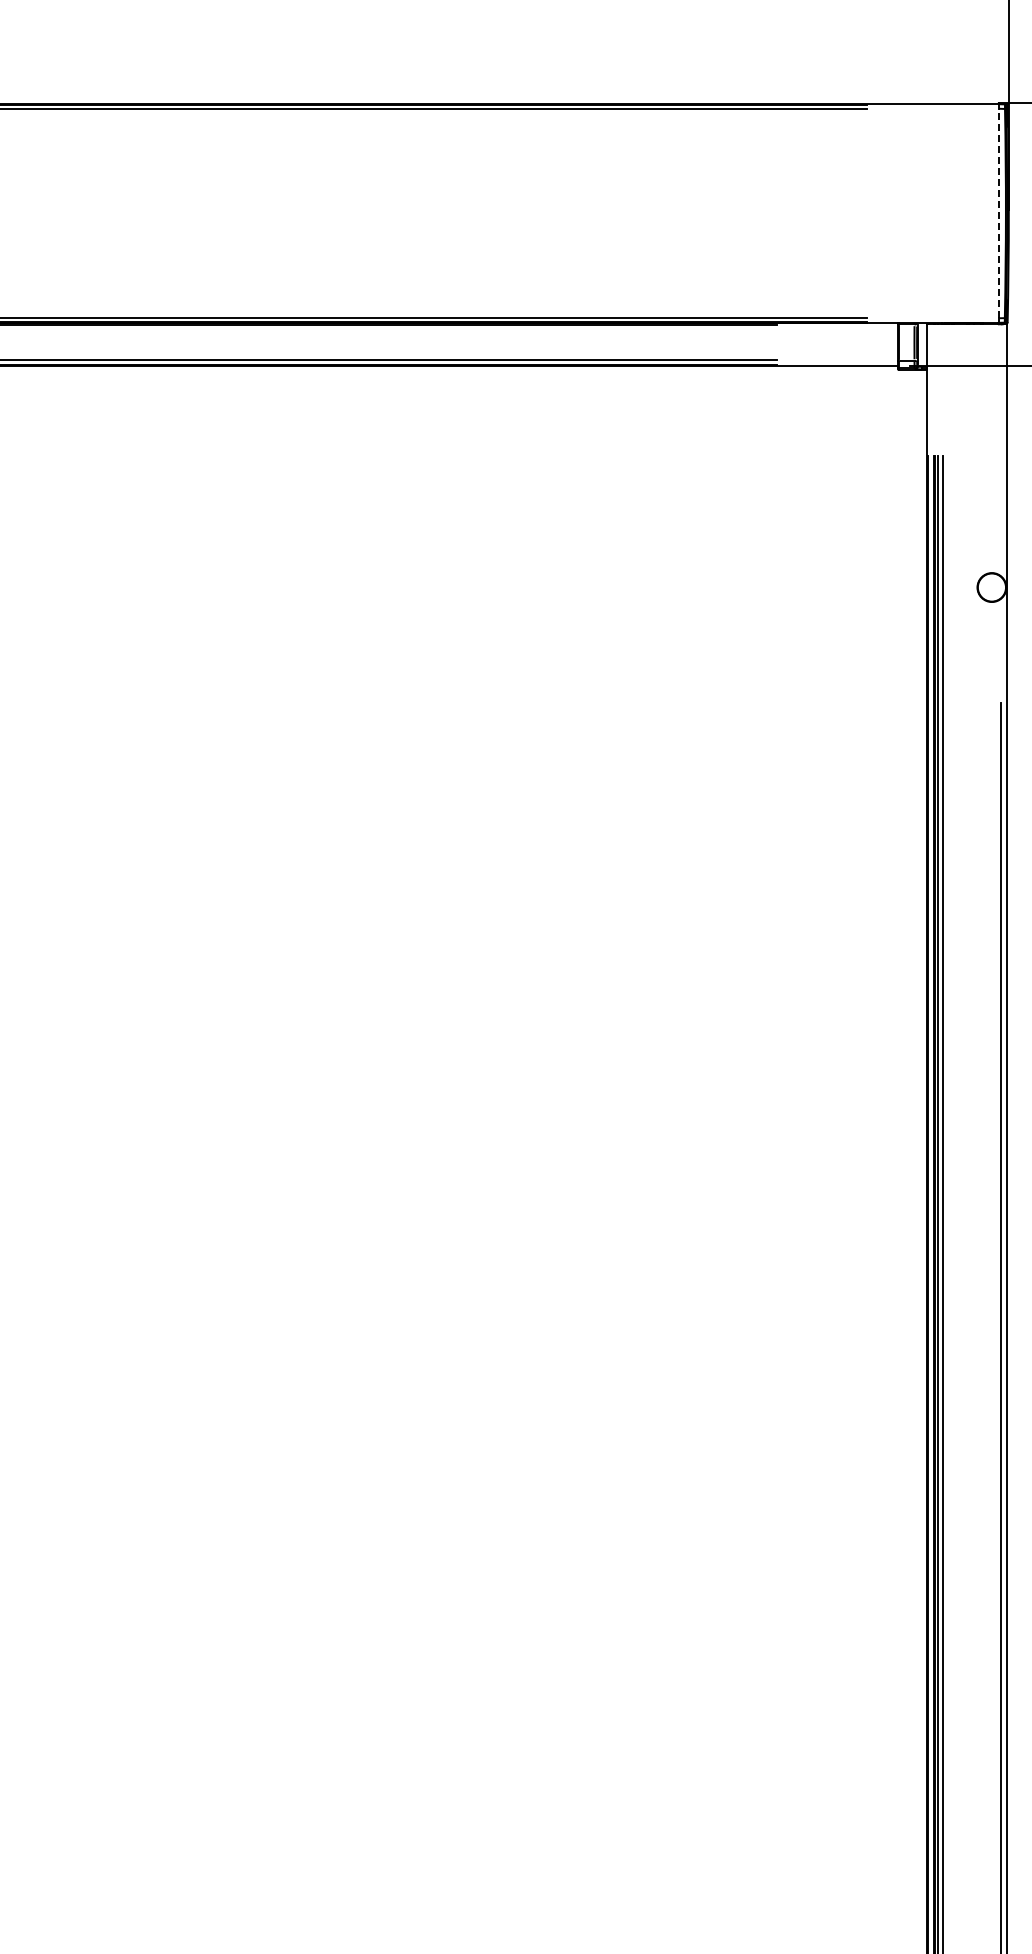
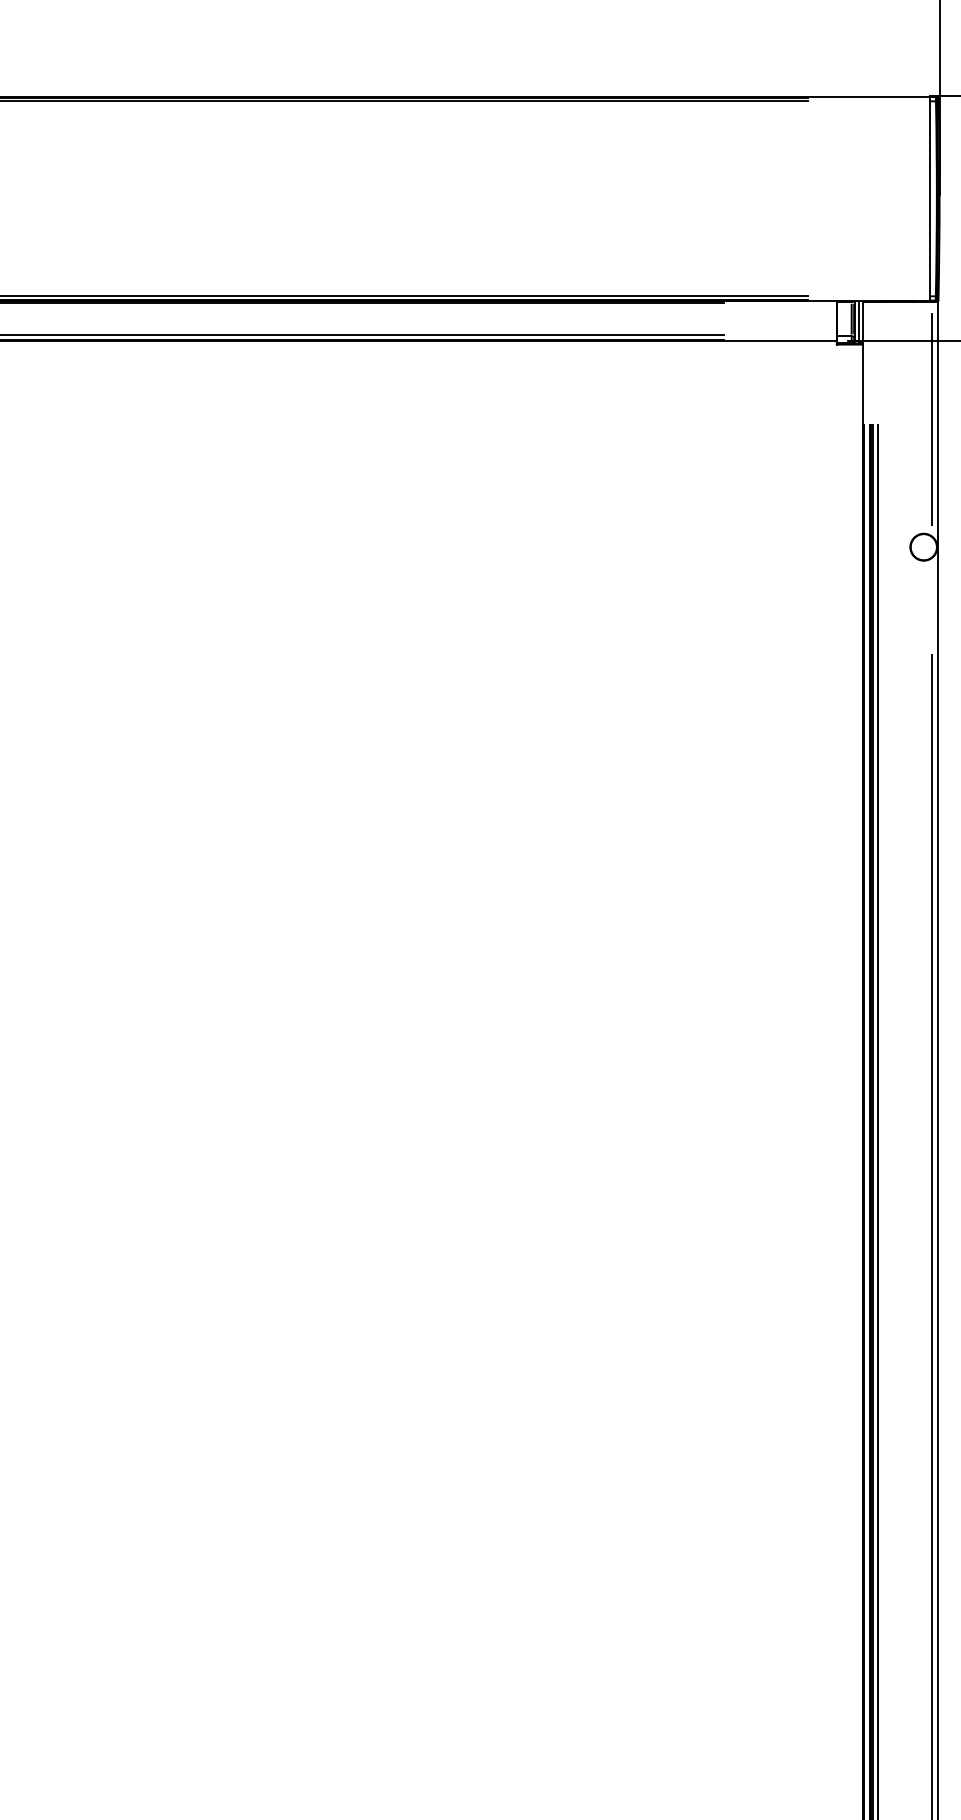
line: (998, 213) -> (929, 198), dashed -> solid
line: (921, 344) -> (858, 320), added
line: (1001, 449) -> (932, 418), added

